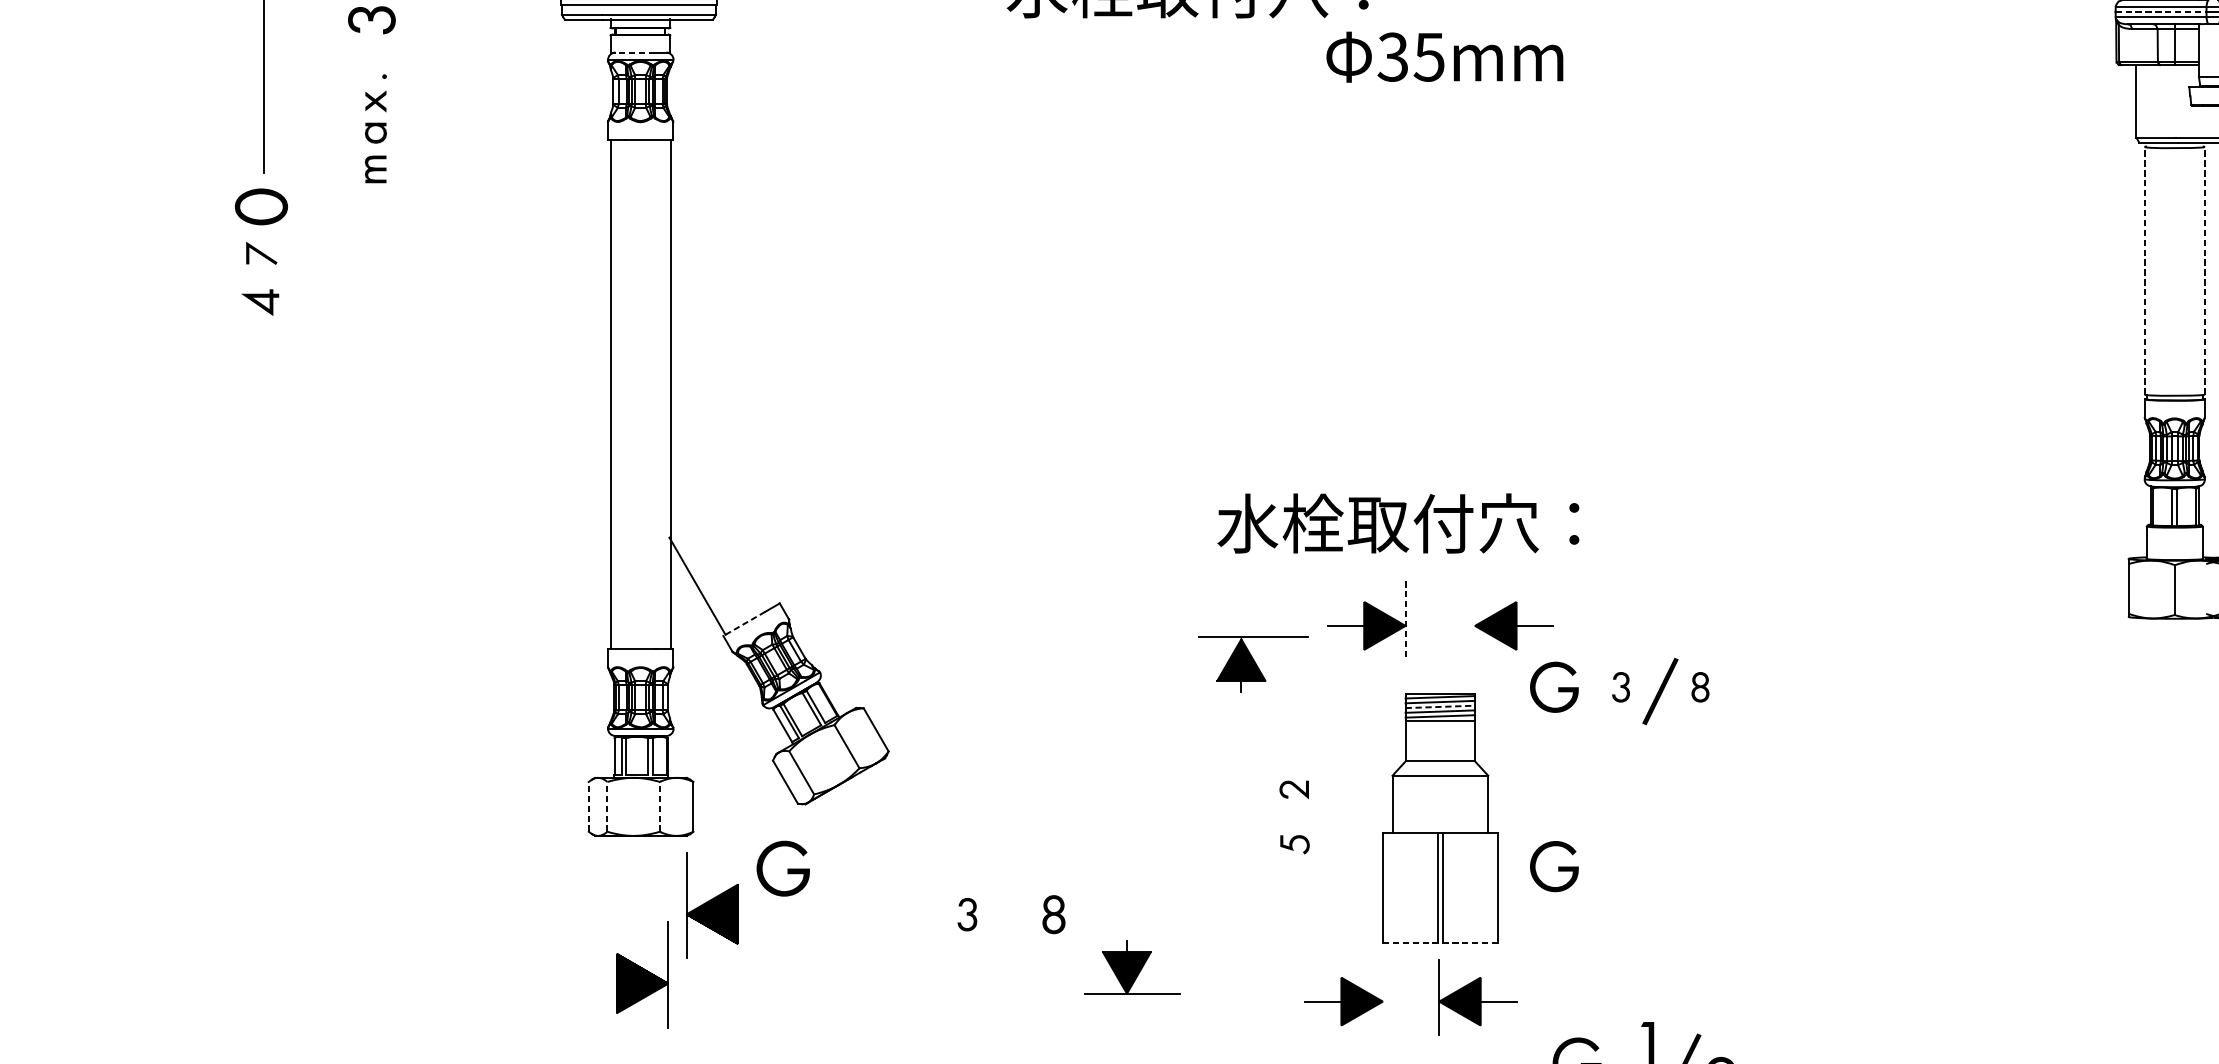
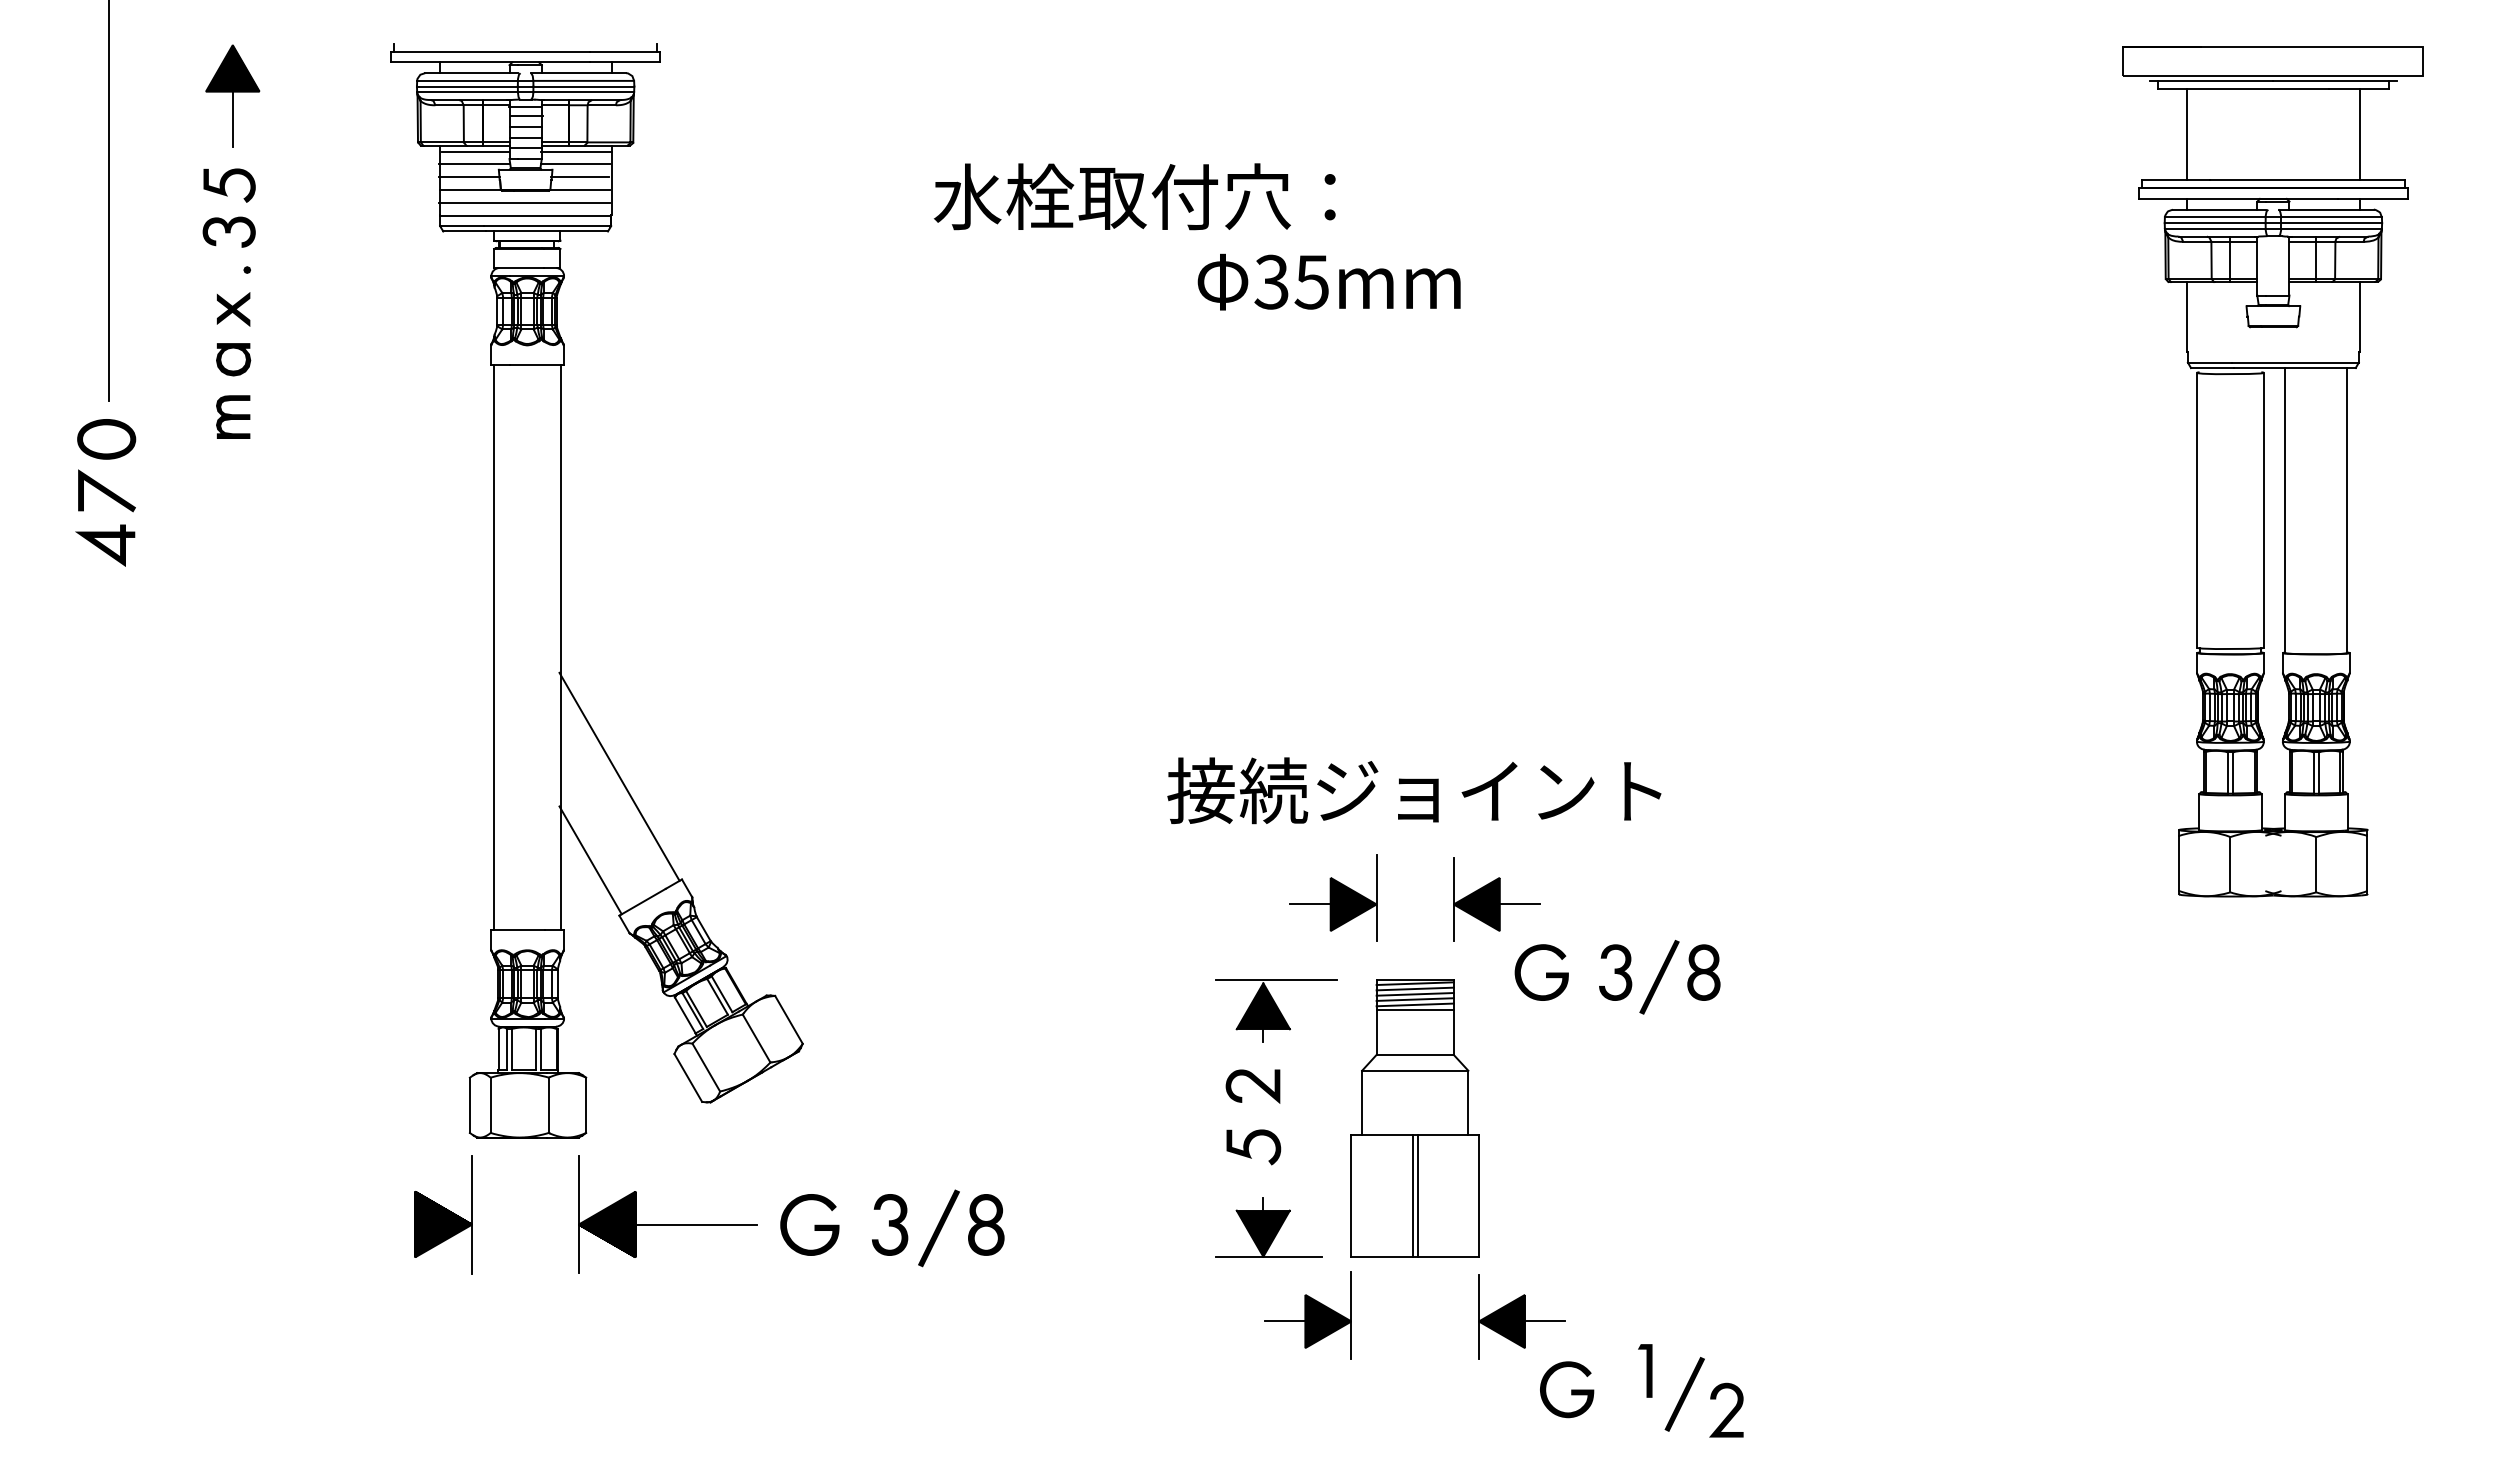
line: (2161, 12) -> (2215, 223), dashed -> solid
line: (632, 52) -> (518, 268), dashed -> solid
text: (1444, 56) -> (1328, 281), moved
part: (375, 128) -> (233, 352), size x1.43
part: (261, 252) -> (106, 490), size x1.67
line: (2144, 270) -> (2196, 509), dashed -> solid
line: (2205, 270) -> (2264, 509), dashed -> solid
part: (260, 302) -> (105, 545), size x1.43
line: (723, 510) -> (619, 776), added
text: (1439, 523) -> (1414, 790), 水栓取付穴： -> 接続ジョイント
line: (1405, 620) -> (1376, 898), dashed -> solid
line: (1474, 621) -> (1453, 899), added
line: (744, 624) -> (642, 902), dashed -> solid
part: (1253, 663) -> (1276, 1010), moved
part: (1620, 687) -> (1615, 972), size x1.67
part: (1700, 687) -> (1703, 972), size x1.67
line: (1440, 707) -> (1415, 994), dashed -> solid
part: (1293, 789) -> (1252, 1086), size x1.67
line: (588, 807) -> (469, 1105), dashed -> solid
line: (607, 807) -> (490, 1105), dashed -> solid
line: (659, 807) -> (548, 1105), dashed -> solid
part: (1294, 844) -> (1253, 1147), size x1.67
part: (1554, 866) -> (1541, 1171), removed
part: (782, 868) -> (809, 1224), moved
line: (792, 914) -> (696, 1224), added
part: (967, 914) -> (890, 1224), size x1.67
part: (1054, 914) -> (986, 1224), size x1.43
fill: (1010, 917) -> (938, 1228), added
line: (1440, 943) -> (1415, 1256), dashed -> solid
part: (1131, 967) -> (1268, 1227), moved
part: (642, 974) -> (443, 1214), moved
line: (1382, 995) -> (1351, 1314), added
part: (1477, 997) -> (1521, 1316), moved

